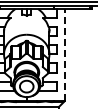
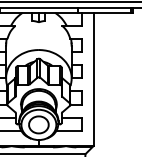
line: (64, 54) -> (93, 78), dashed -> solid

